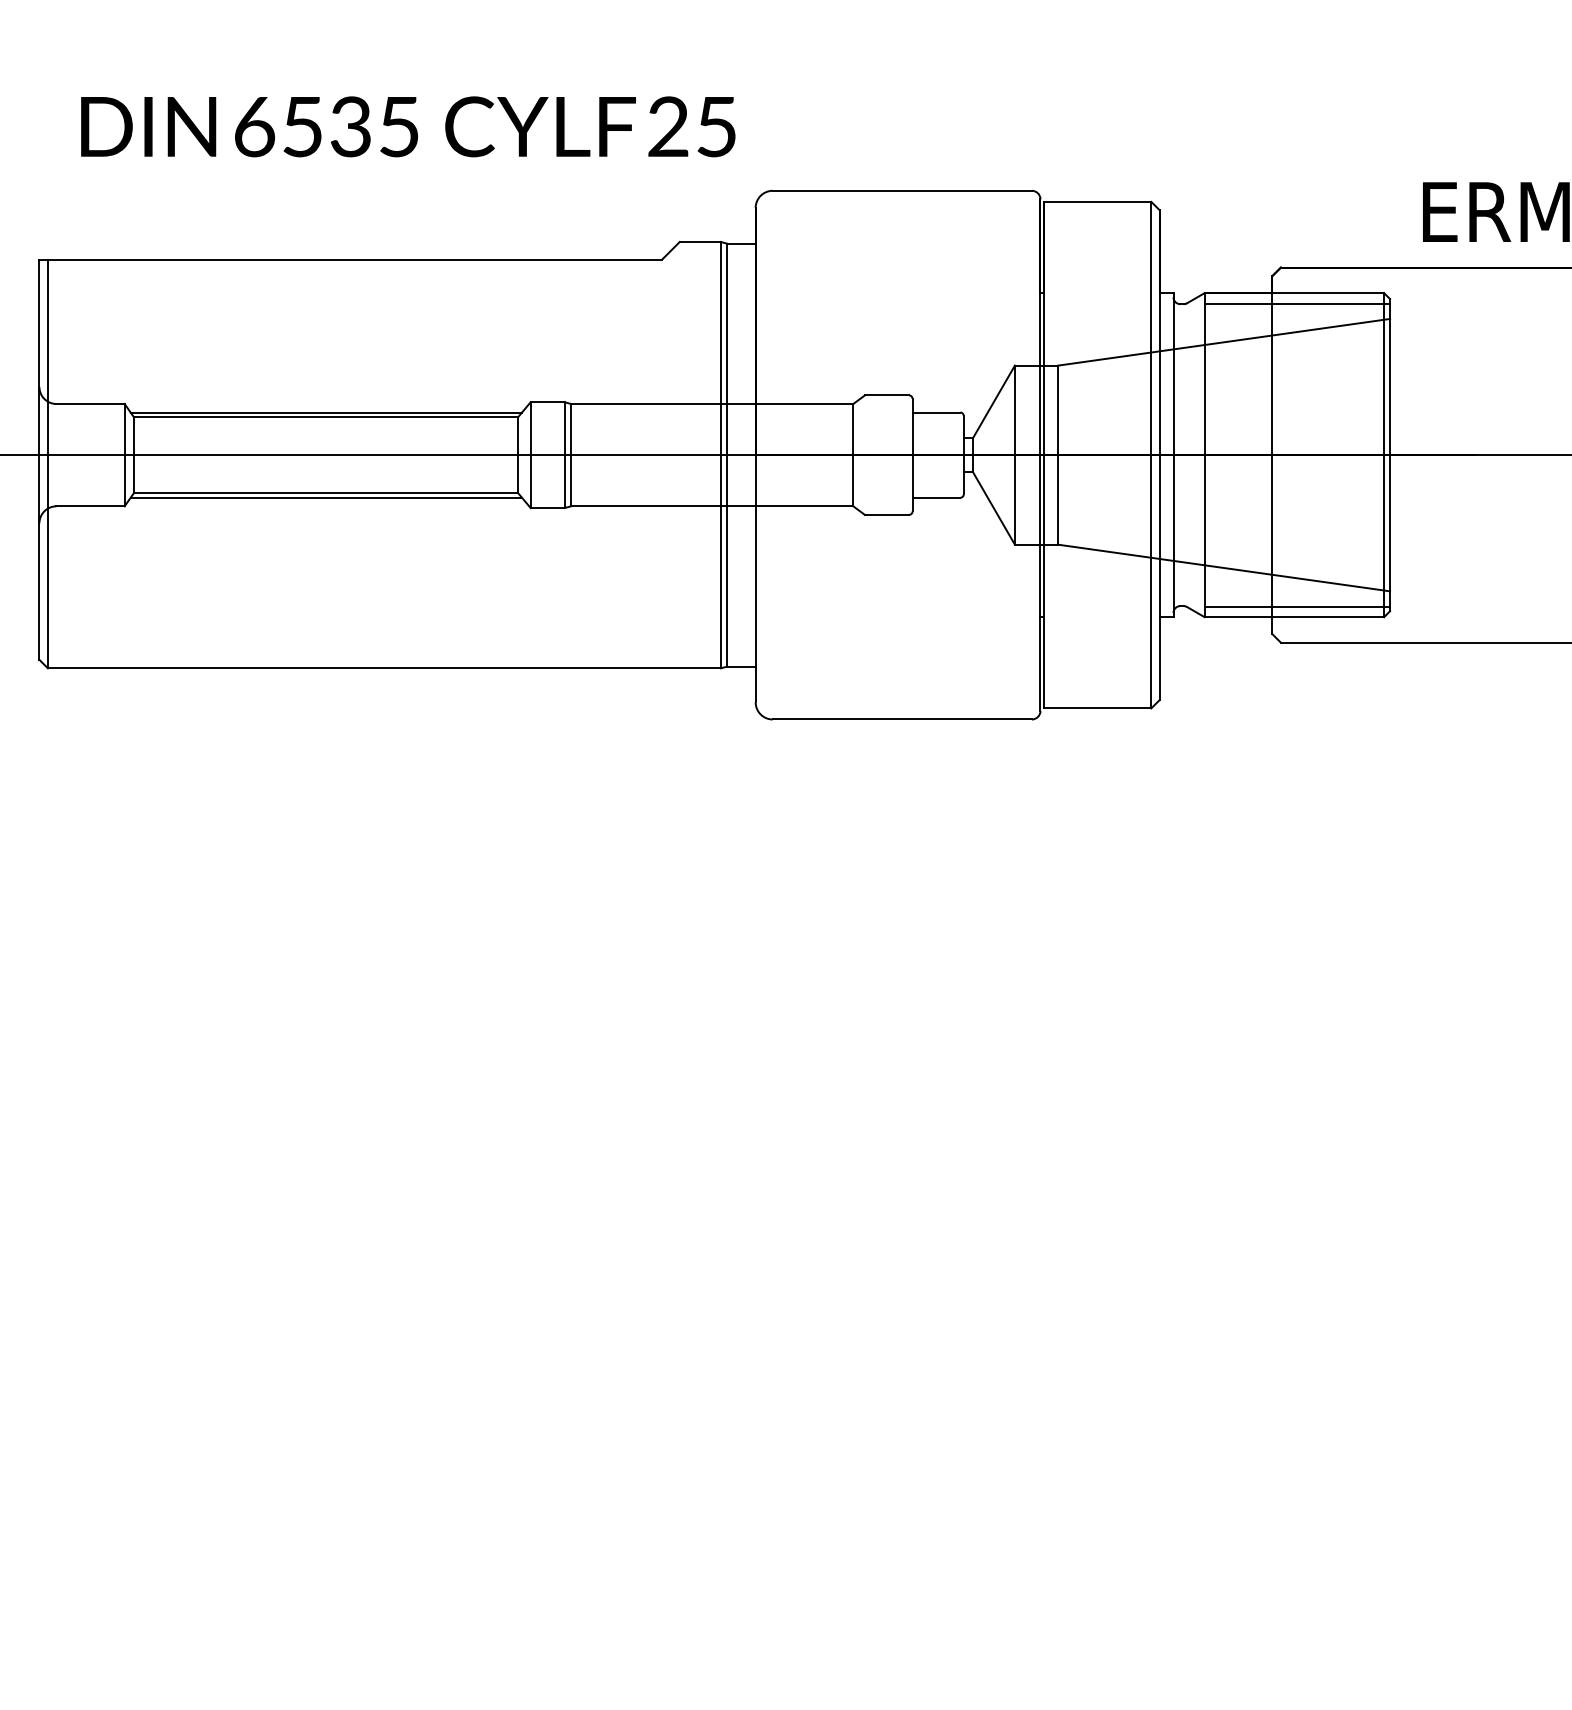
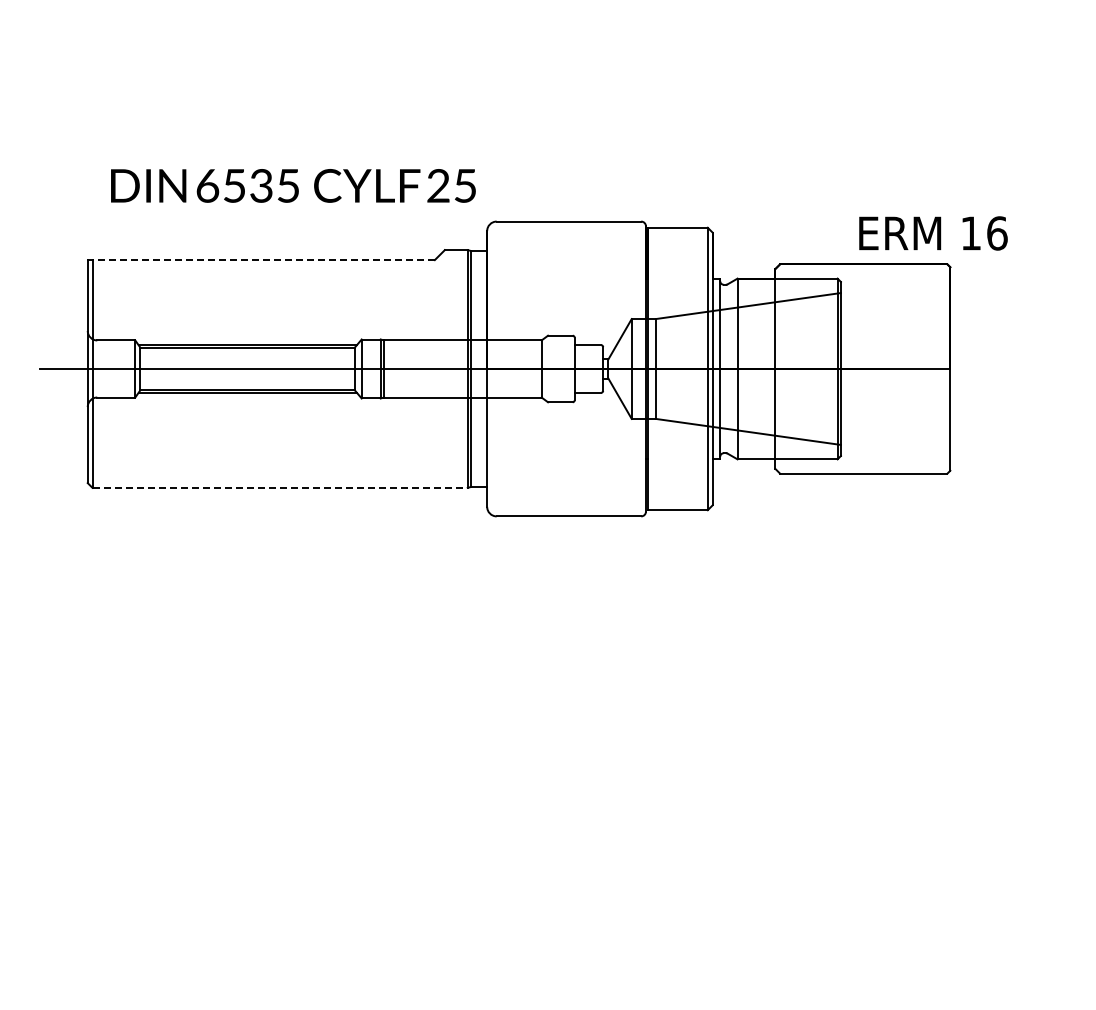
line: (354, 260) -> (263, 260), solid -> dashed
line: (1296, 303) -> (788, 284), removed
line: (1296, 606) -> (788, 453), removed
line: (385, 667) -> (280, 487), solid -> dashed

